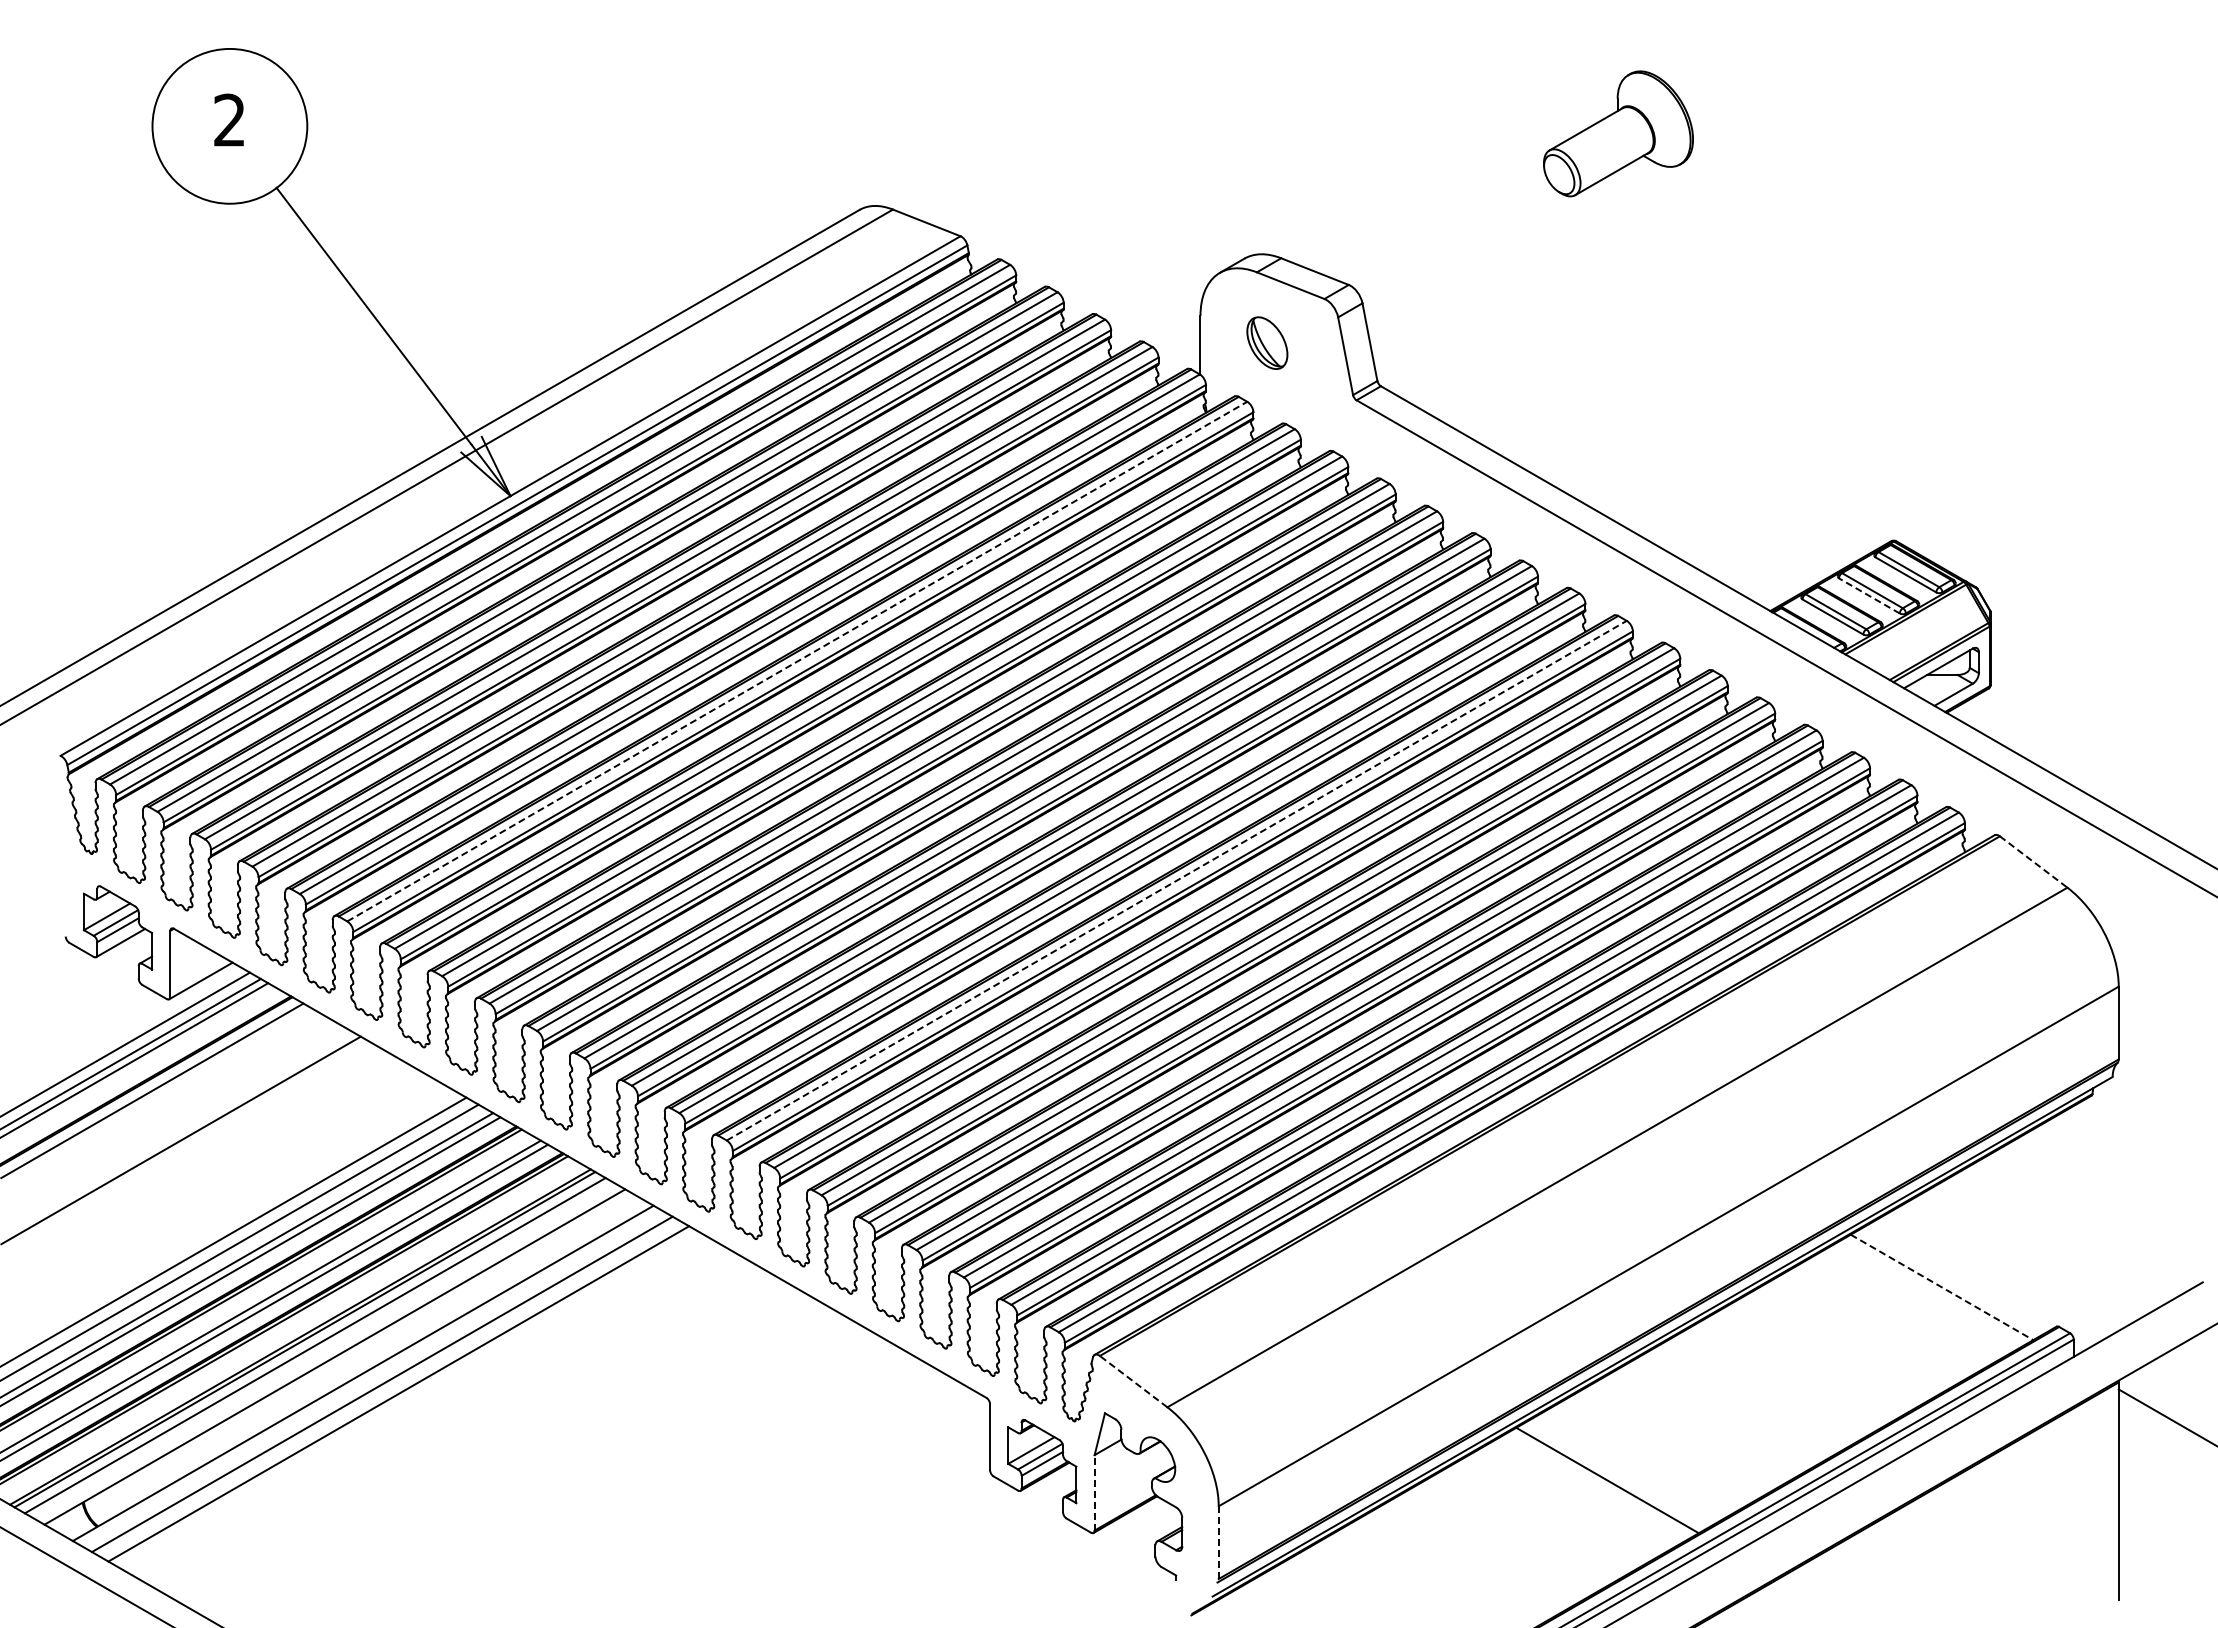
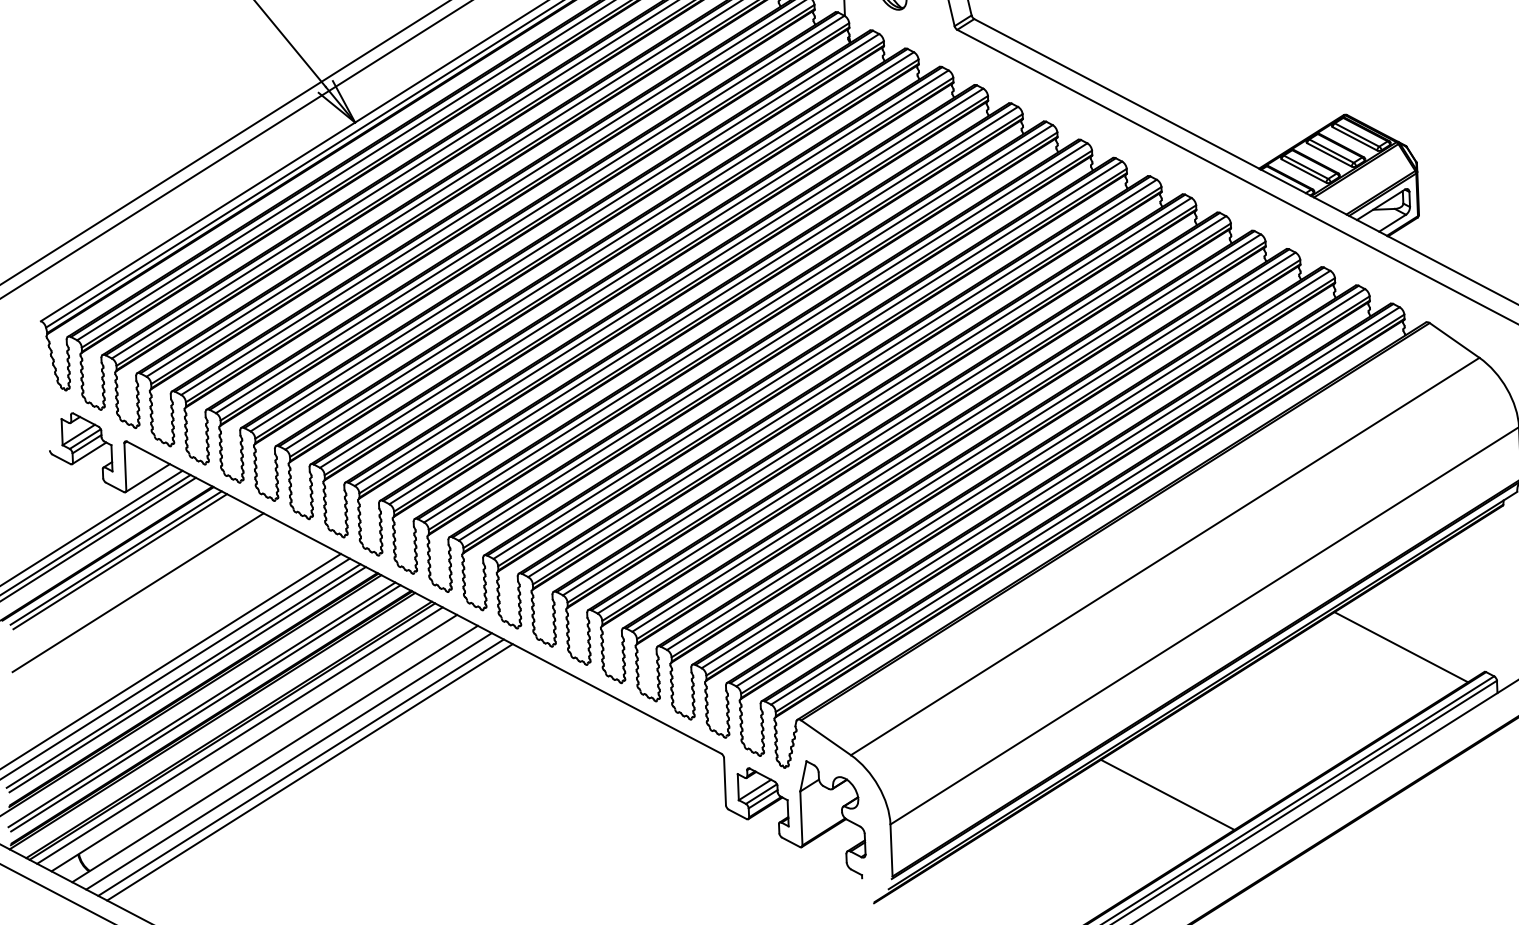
line: (1868, 595) -> (1328, 154), dashed -> solid
line: (797, 661) -> (565, 232), dashed -> solid
line: (2034, 862) -> (1455, 340), dashed -> solid
line: (1176, 880) -> (842, 378), dashed -> solid
line: (157, 1095) -> (119, 561), added
line: (1942, 1287) -> (1401, 647), dashed -> solid
line: (1133, 1381) -> (825, 737), dashed -> solid
line: (410, 1400) -> (309, 772), added
line: (1094, 1492) -> (801, 818), dashed -> solid
line: (1218, 1542) -> (891, 850), dashed -> solid

